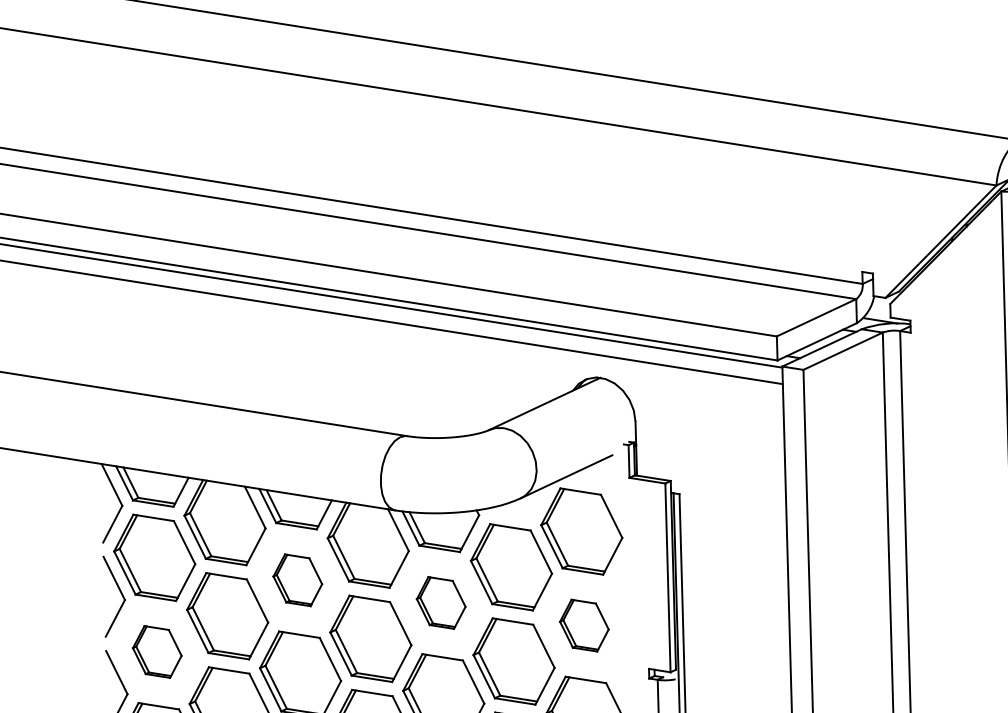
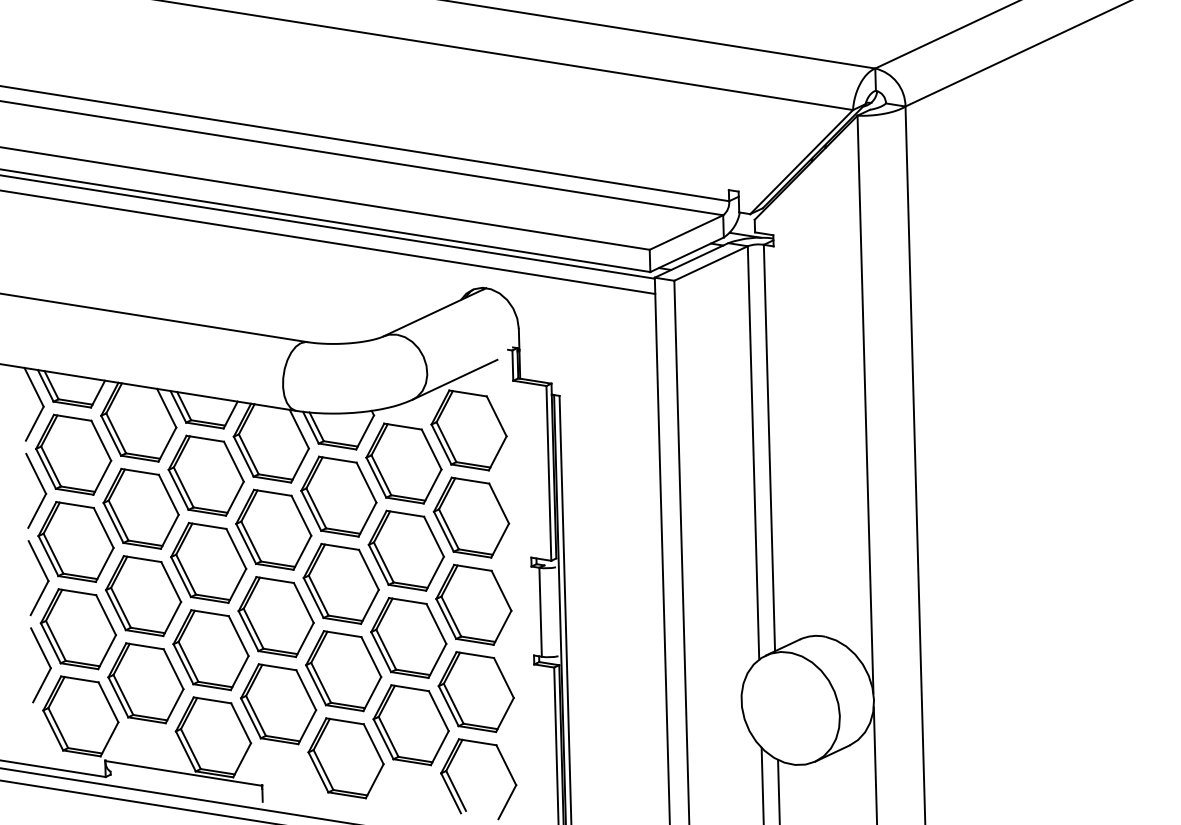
part: (297, 580) -> (205, 475), size x1.67
part: (440, 602) -> (338, 496), size x1.67
part: (584, 625) -> (471, 517), size x1.67
part: (156, 651) -> (75, 541), size x1.67

